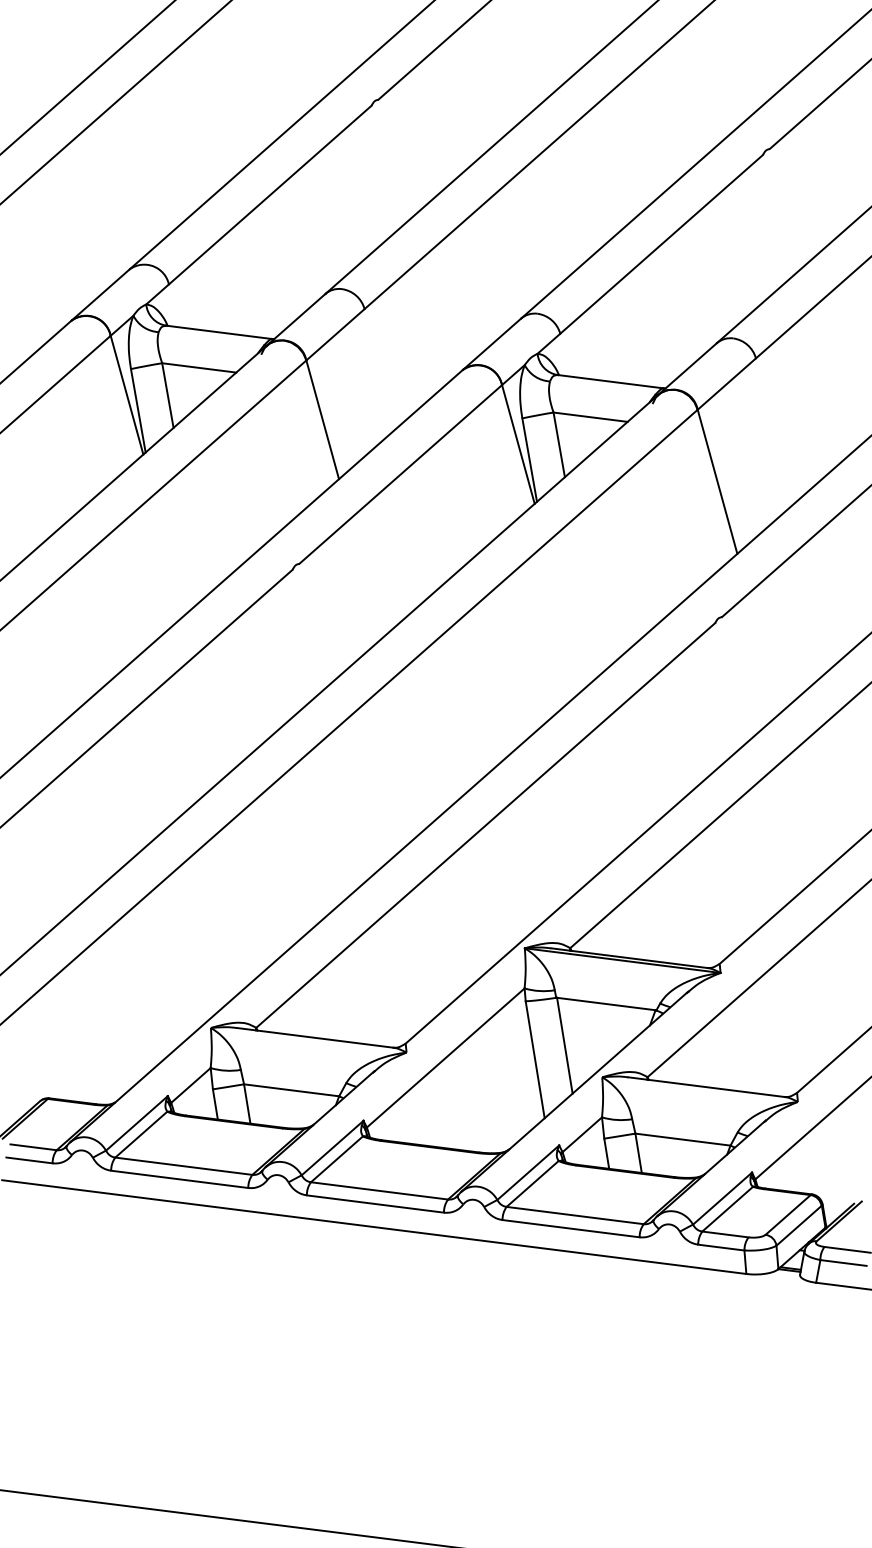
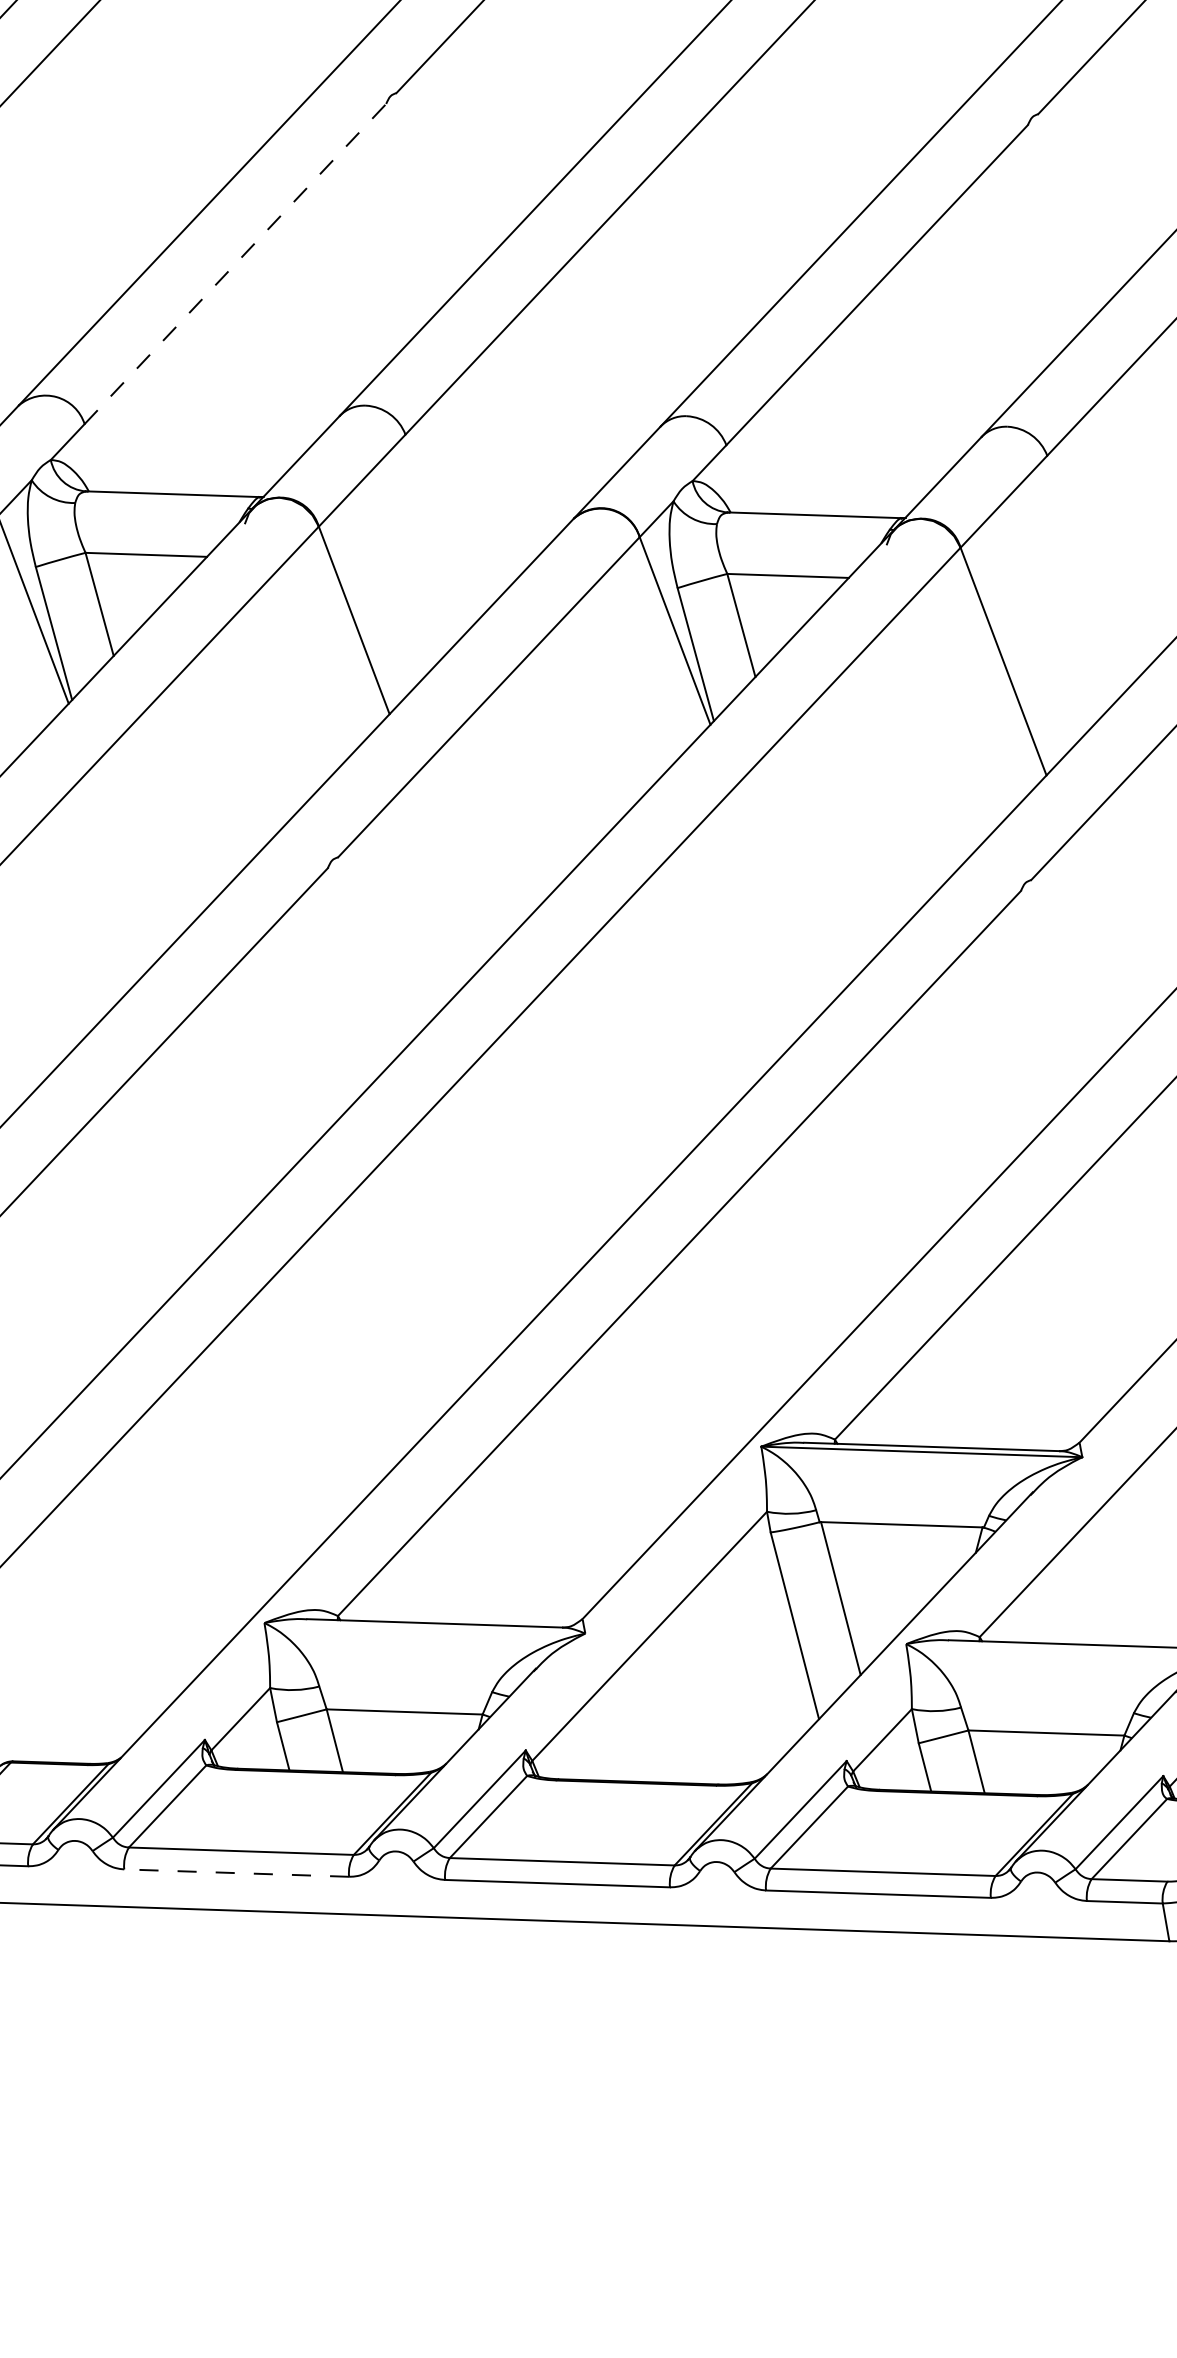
line: (270, 194) -> (235, 263), solid -> dashed
line: (179, 1179) -> (236, 1873), solid -> dashed

